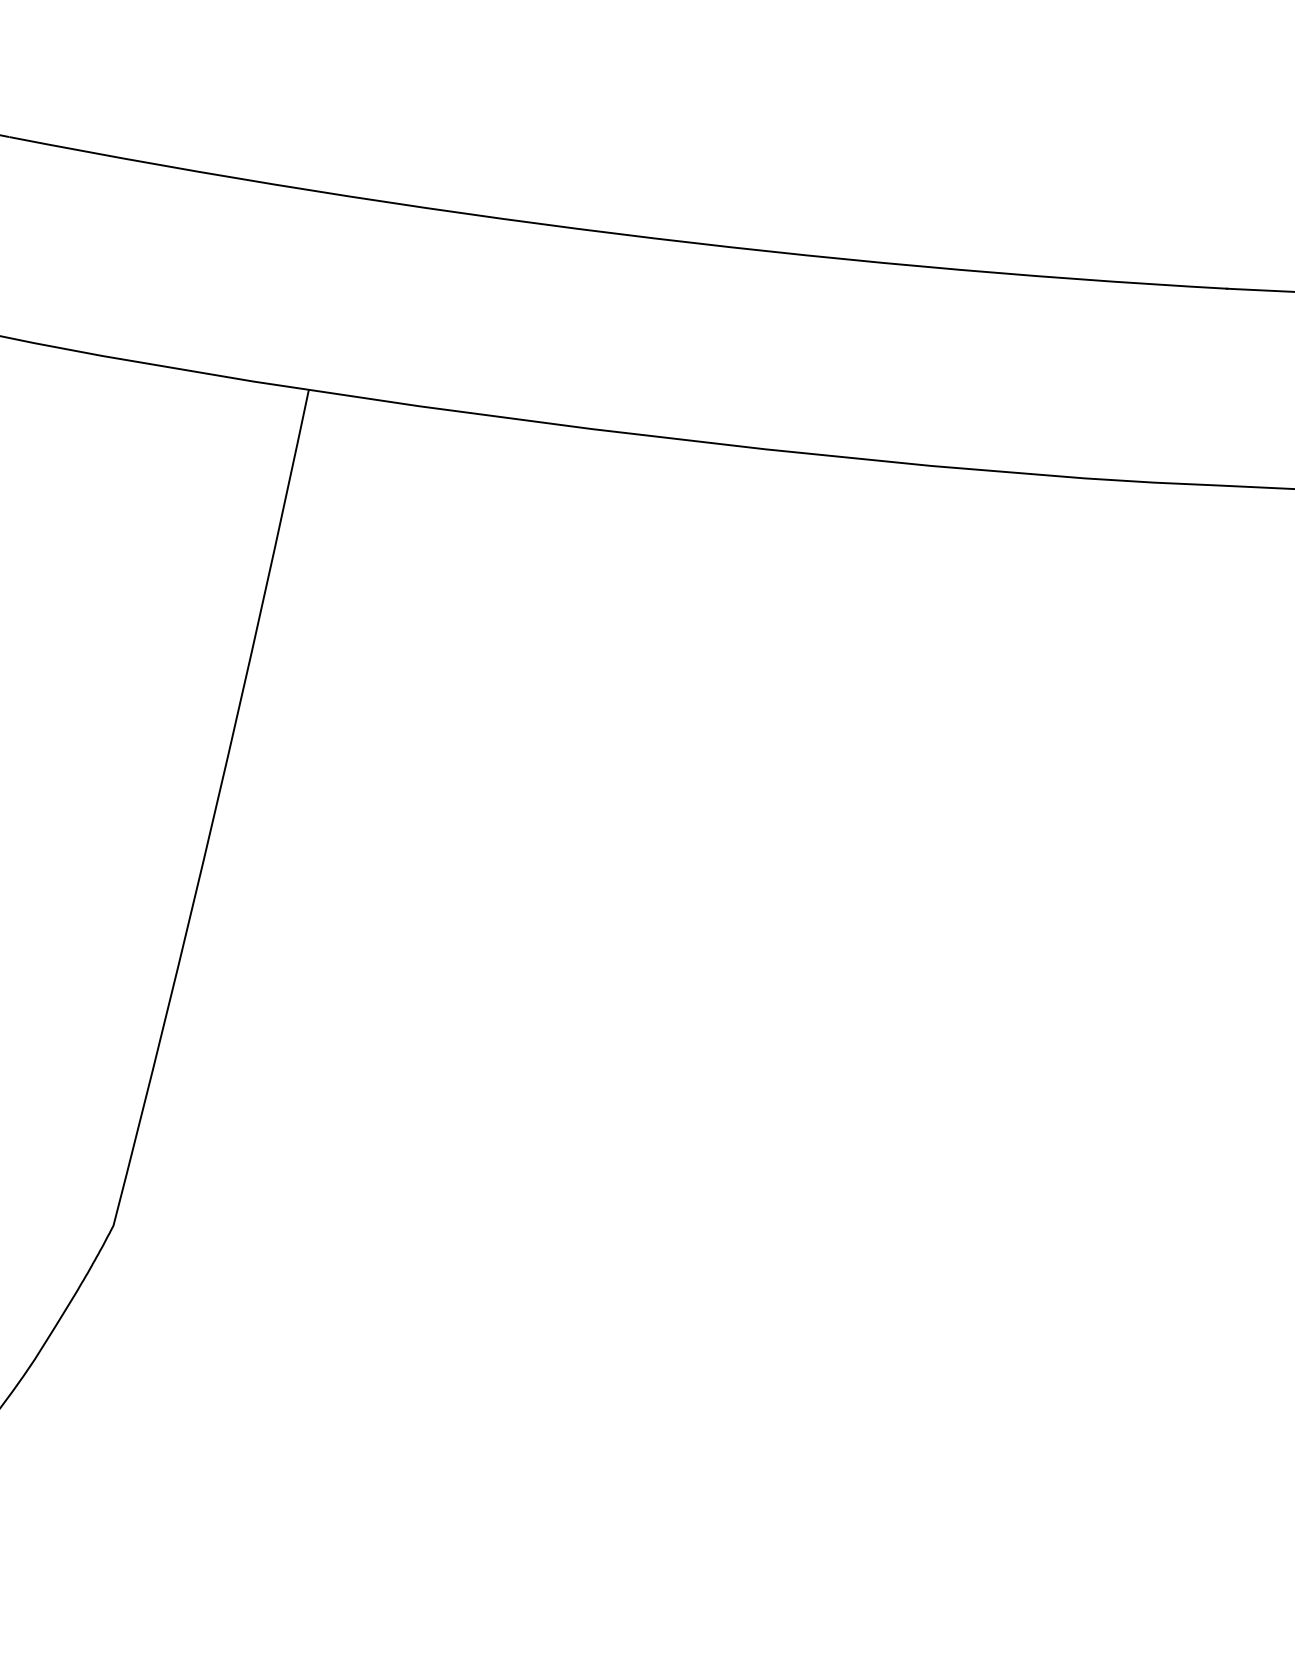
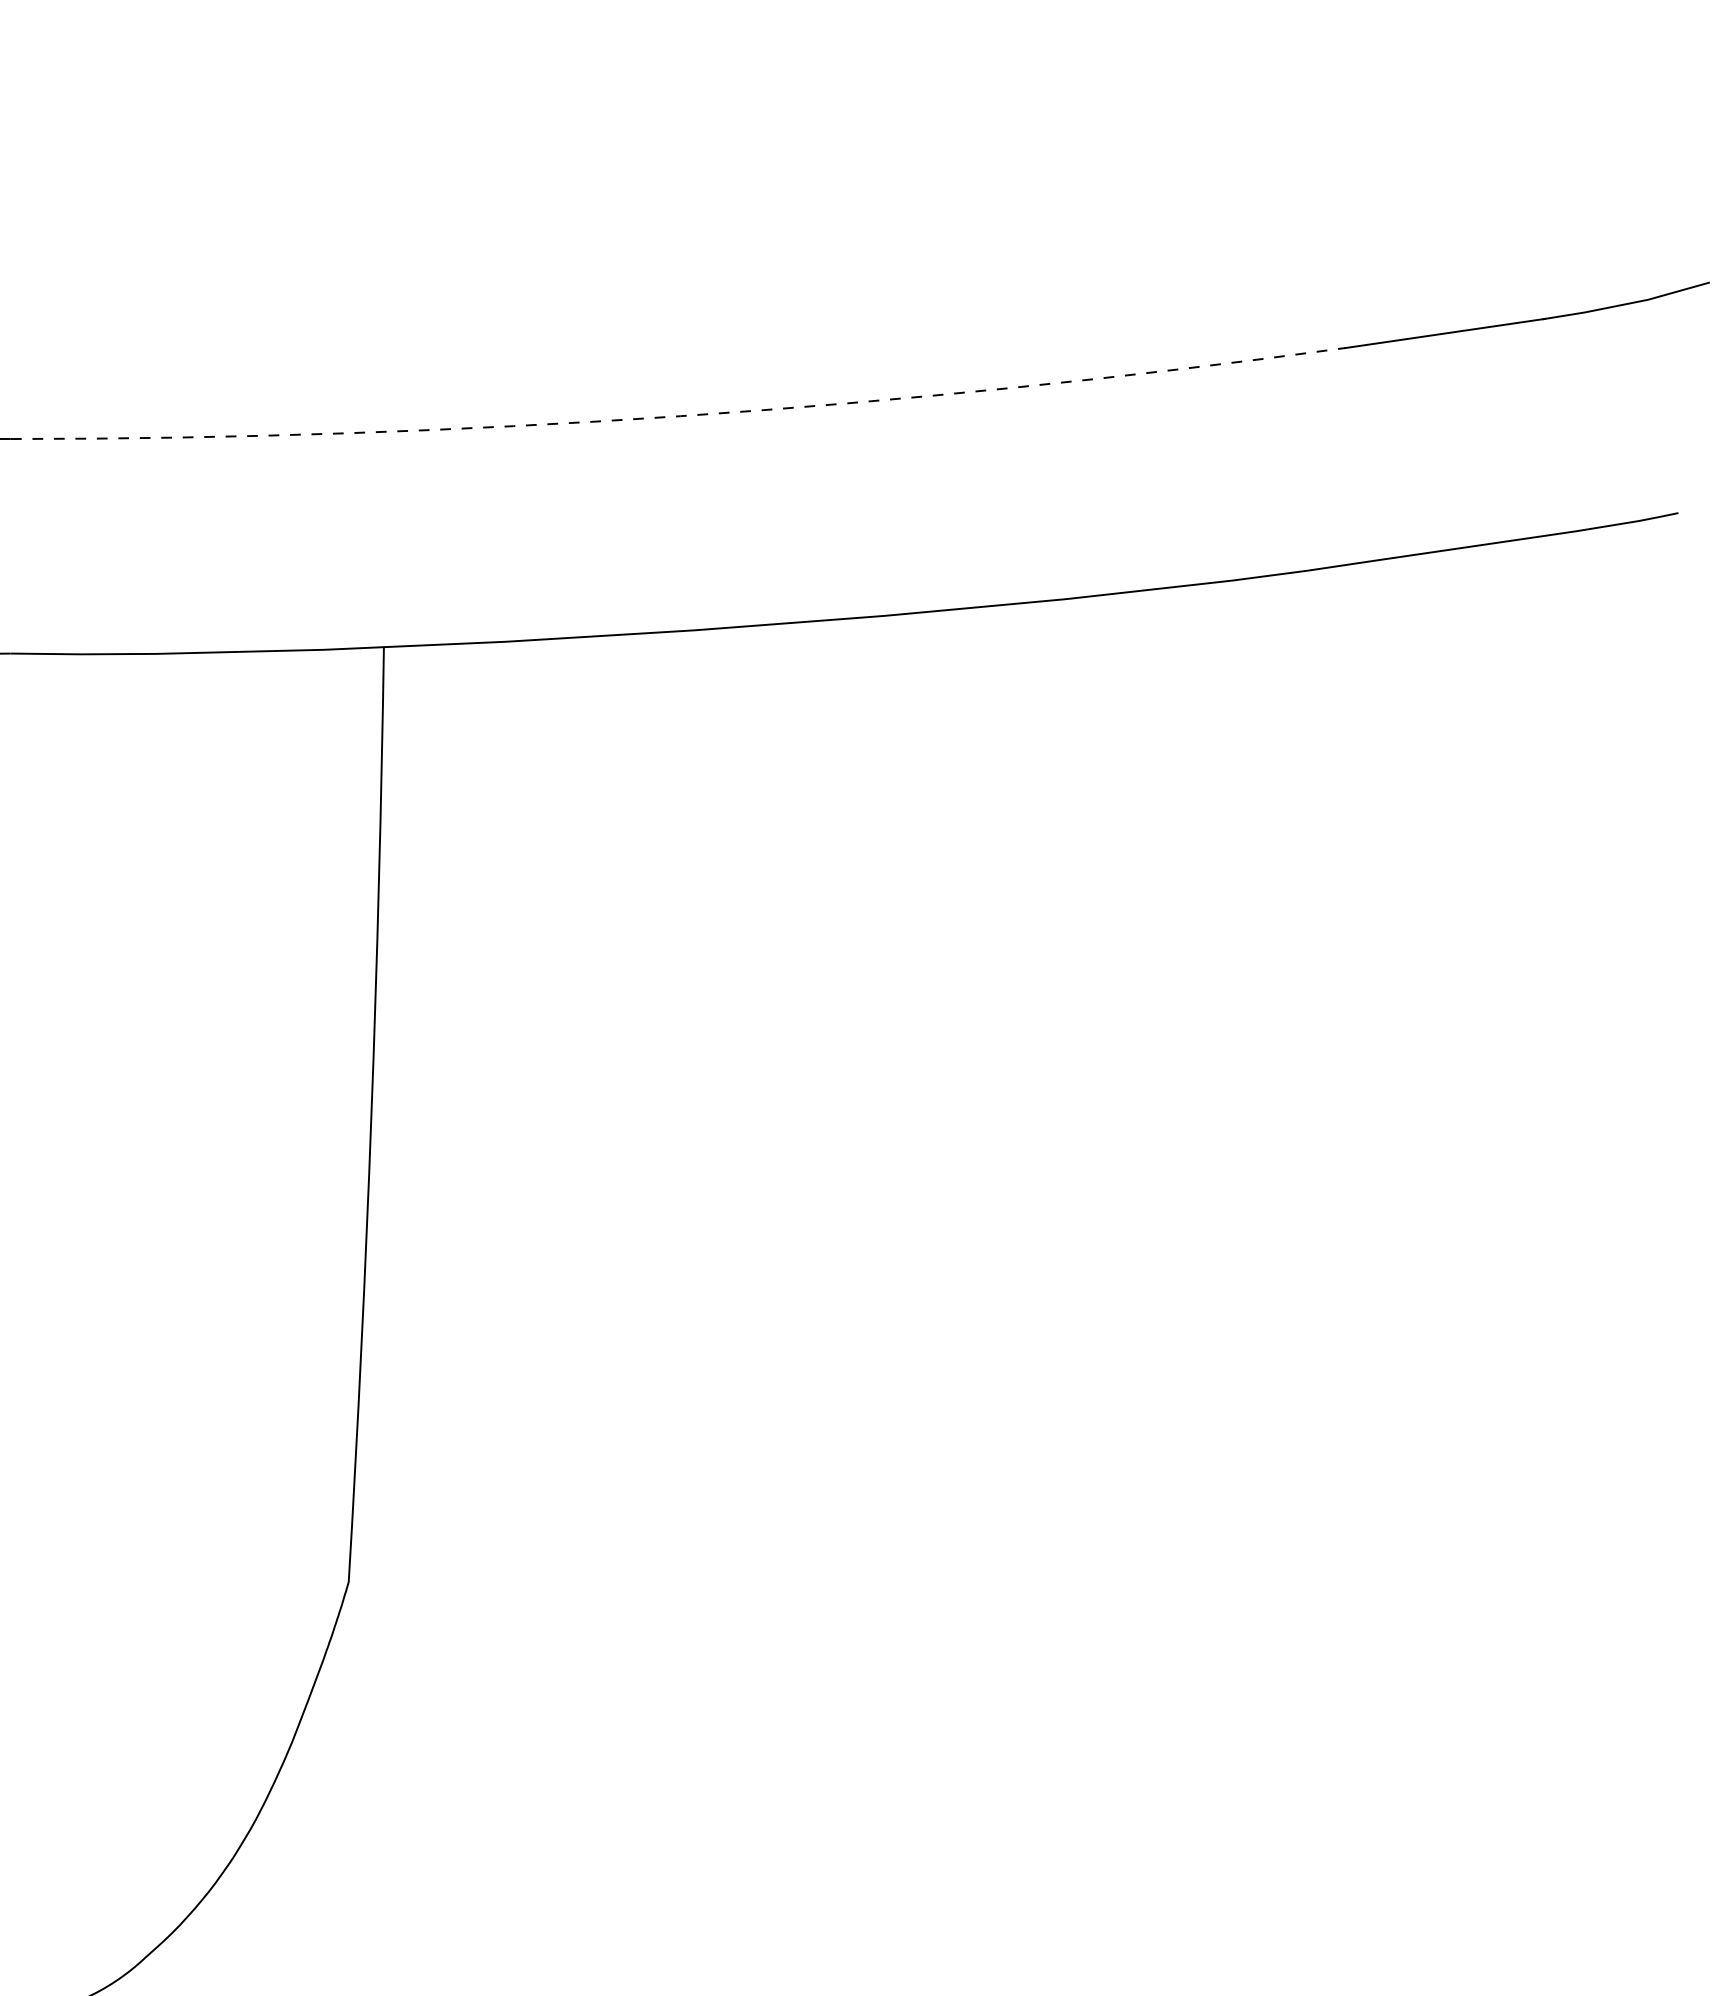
arc: (616, 234) -> (680, 416), solid -> dashed

